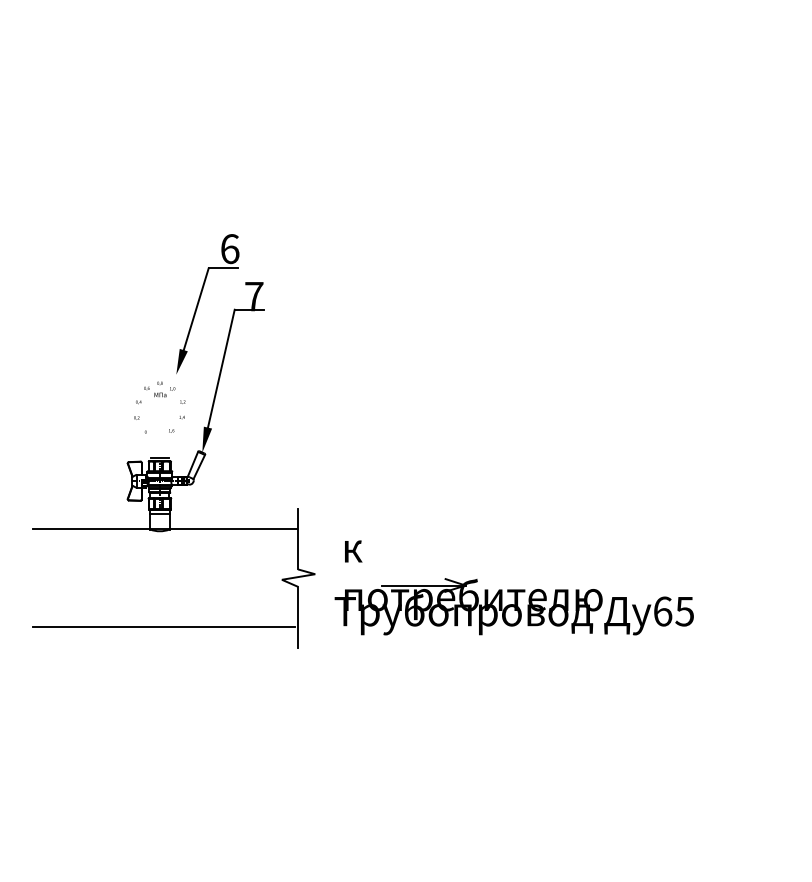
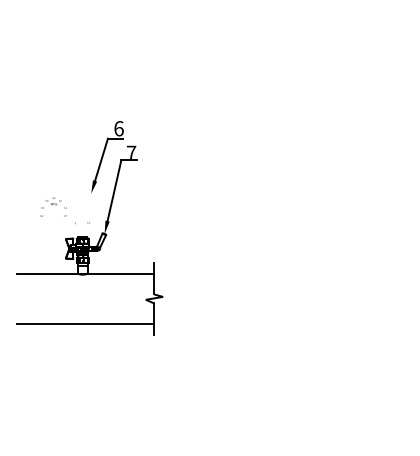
text: (159, 399) -> (53, 206), moved
part: (513, 586) -> (265, 303), removed

